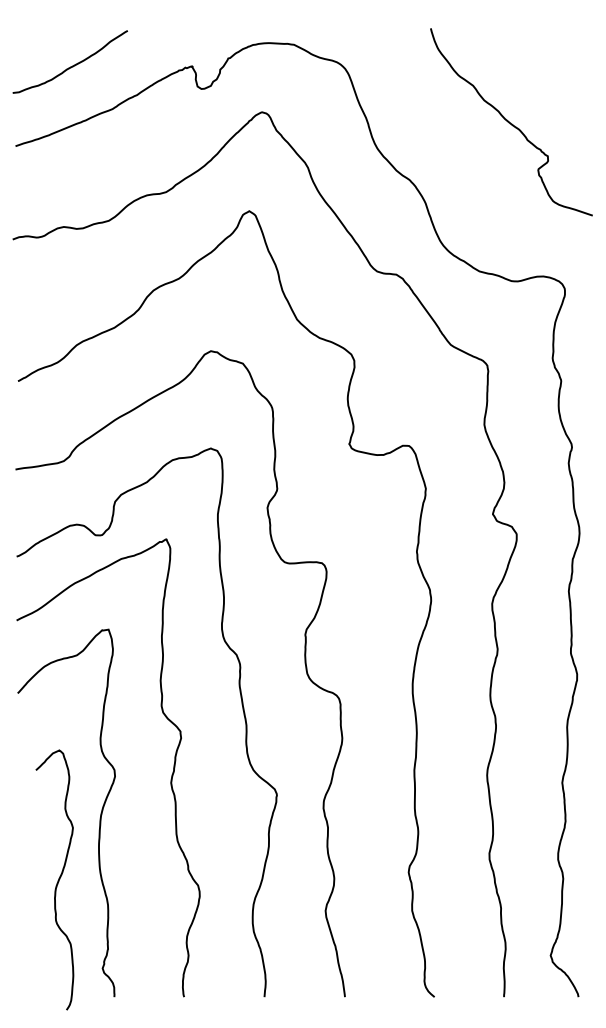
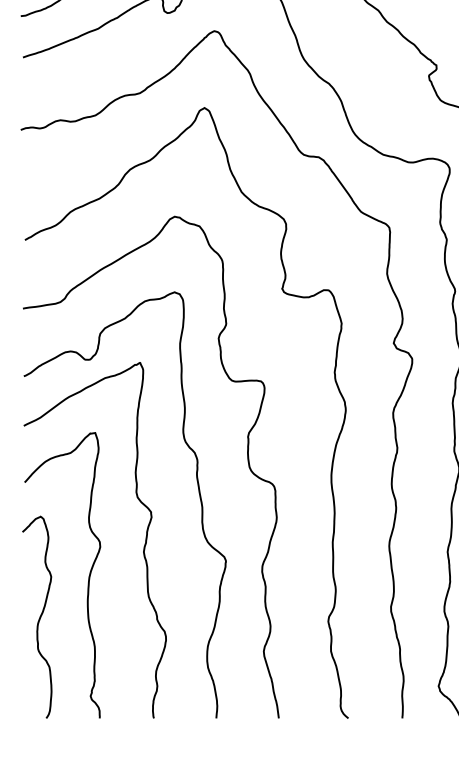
curve: (57, 880) -> (39, 617), moved

